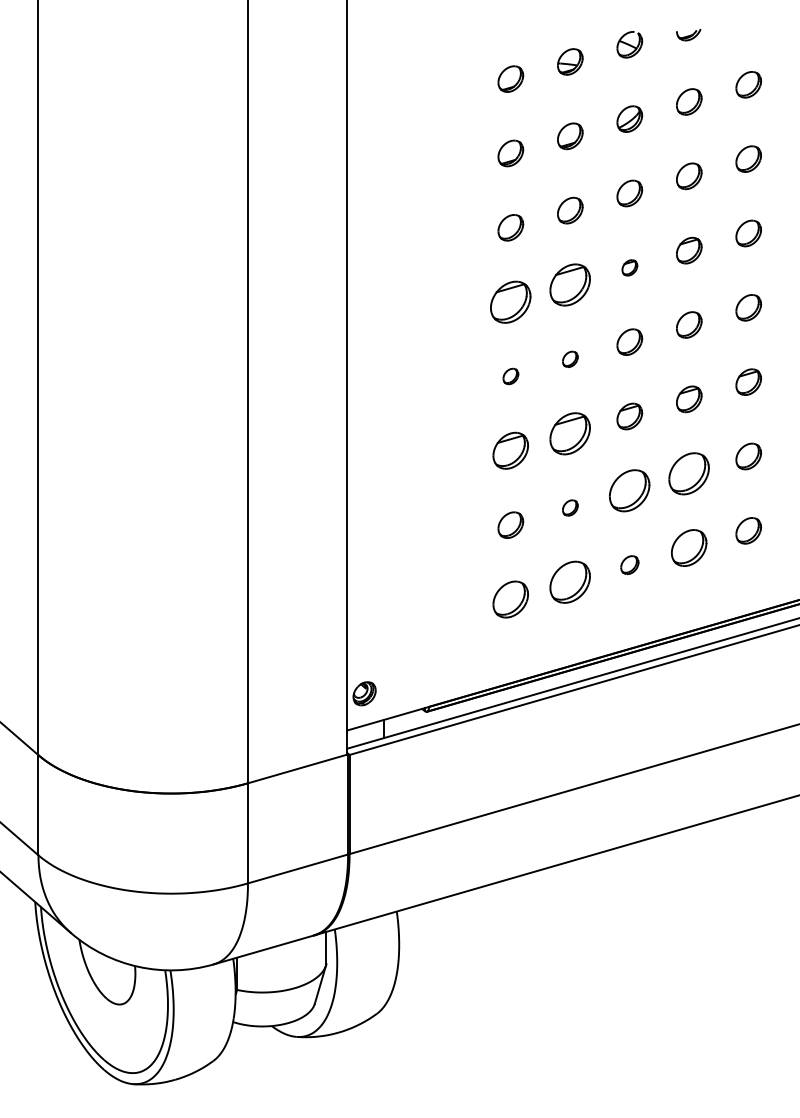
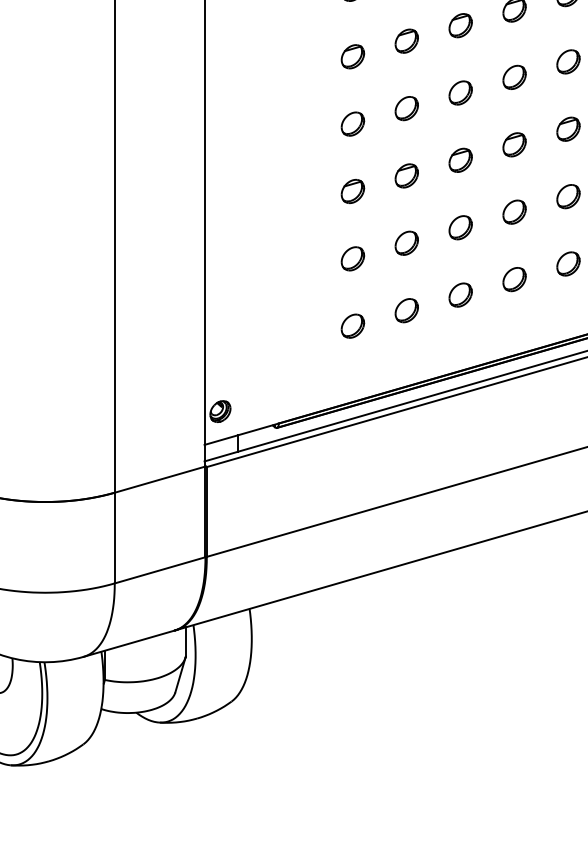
part: (629, 267) -> (460, 25), size x1.67
part: (570, 284) -> (406, 40), size x0.62
part: (510, 301) -> (352, 56), size x0.62
part: (570, 359) -> (406, 108), size x1.67
part: (510, 376) -> (352, 124), size x1.67
part: (570, 433) -> (406, 175), size x0.62
part: (510, 450) -> (352, 191), size x0.71
part: (689, 473) -> (514, 212), size x0.62
part: (629, 490) -> (460, 227), size x0.62
part: (570, 507) -> (406, 242), size x1.67
part: (689, 547) -> (514, 279), size x0.71
part: (629, 564) -> (460, 294), size x1.43
part: (570, 582) -> (406, 310), size x0.62
part: (510, 599) -> (352, 326), size x0.71

